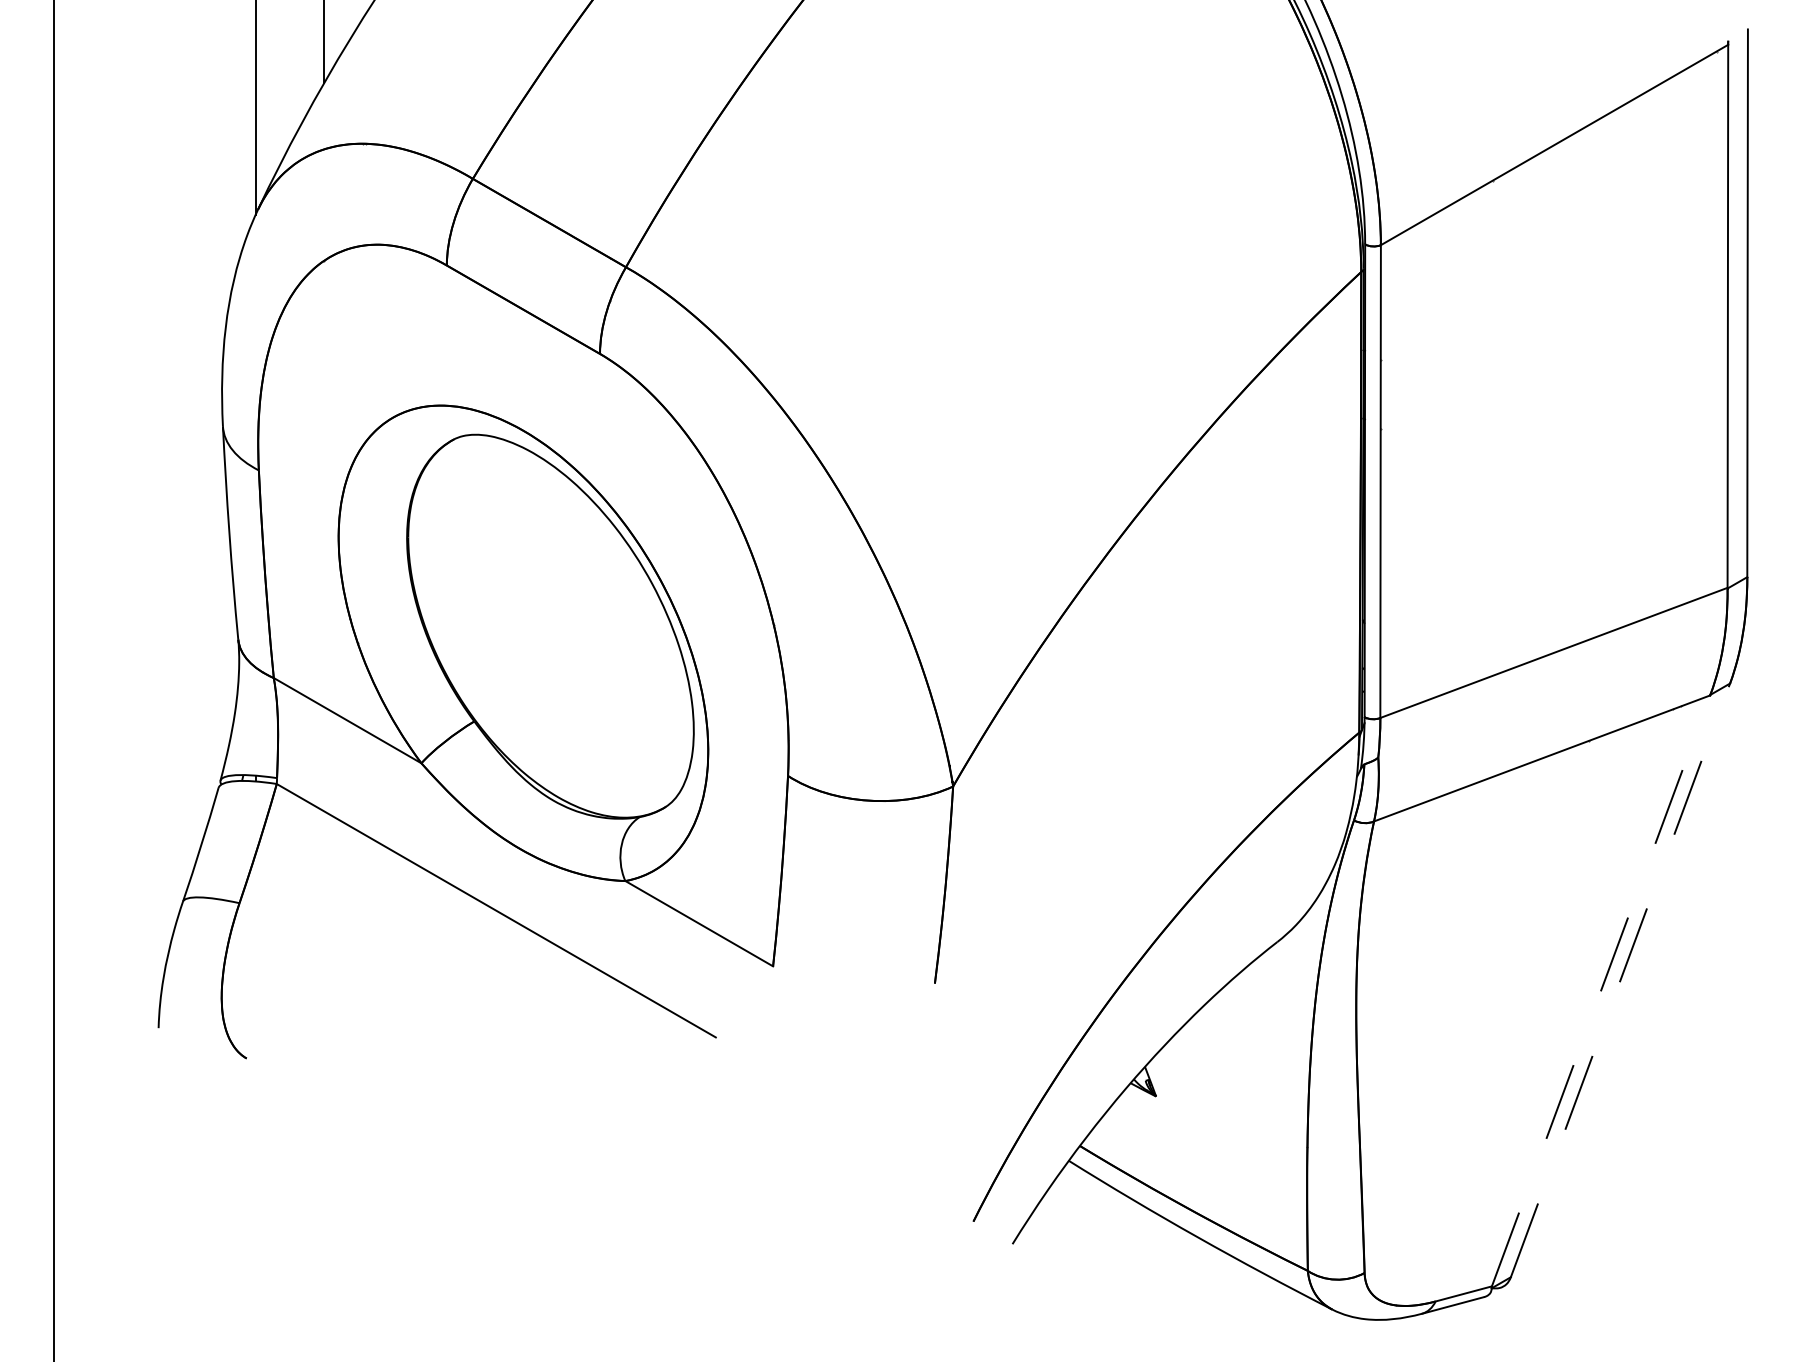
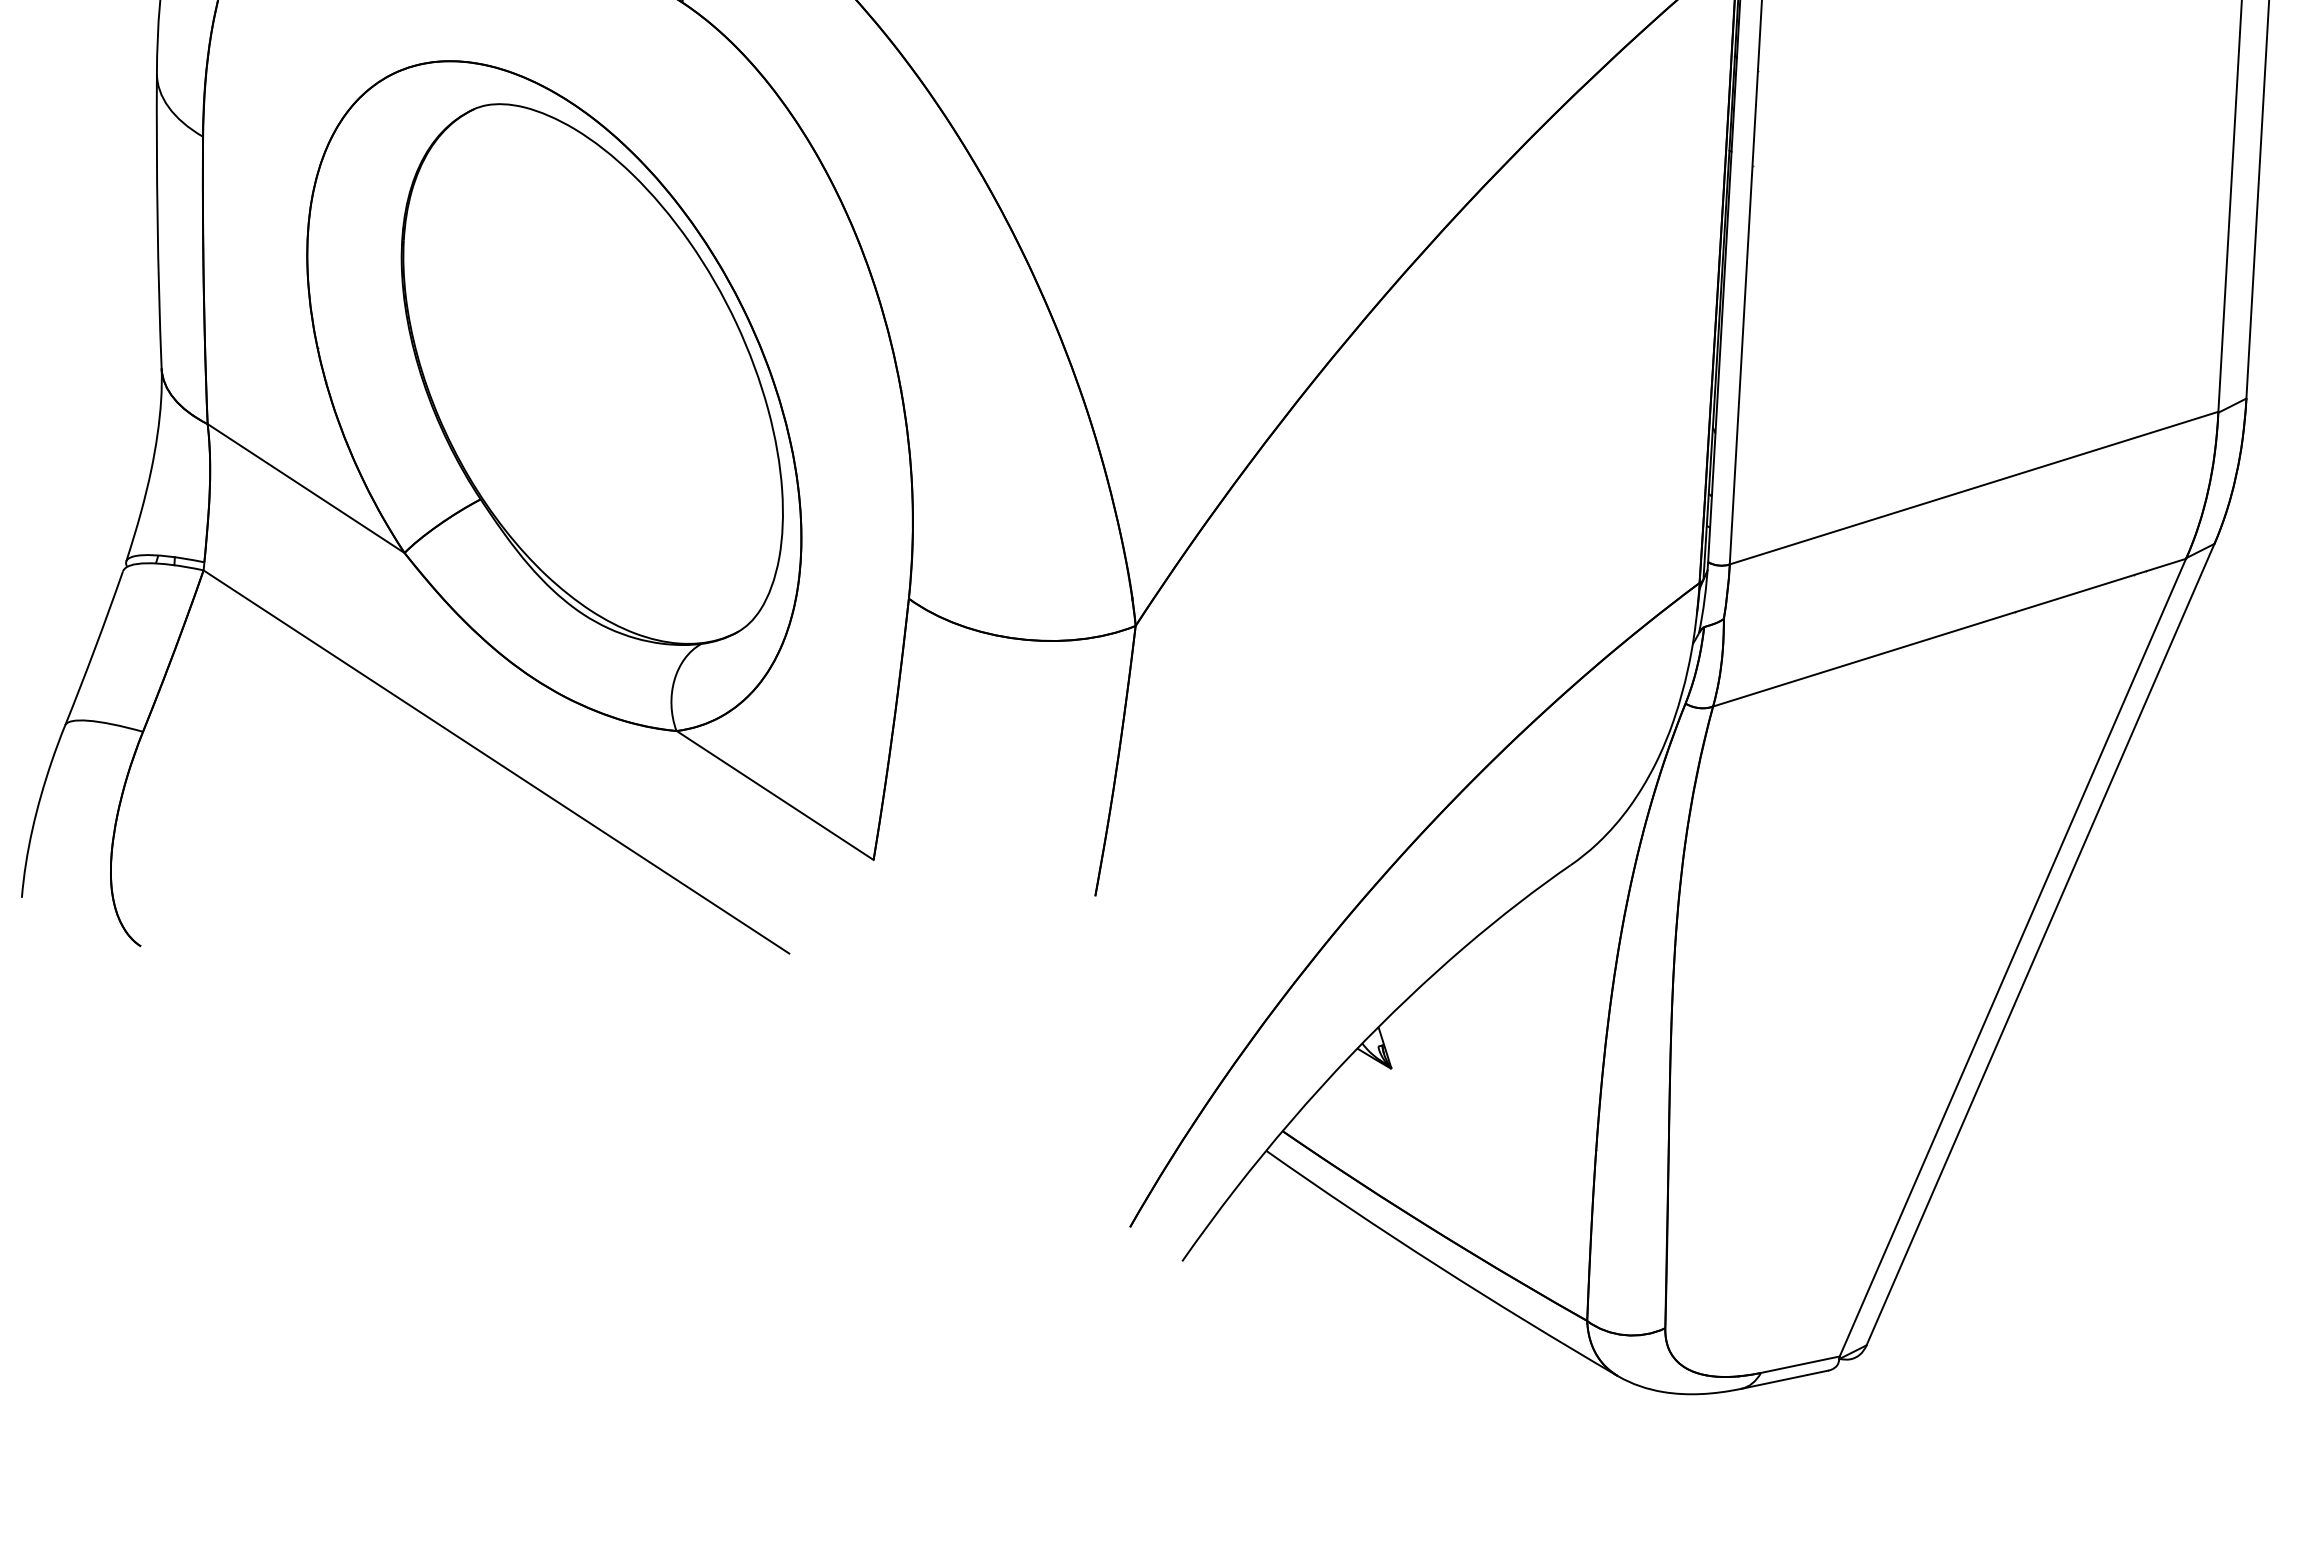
line: (1620, 979) -> (2040, 943), dashed -> solid
line: (1601, 990) -> (2013, 957), dashed -> solid

